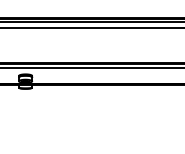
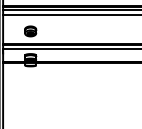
part: (25, 47) -> (30, 31), added

